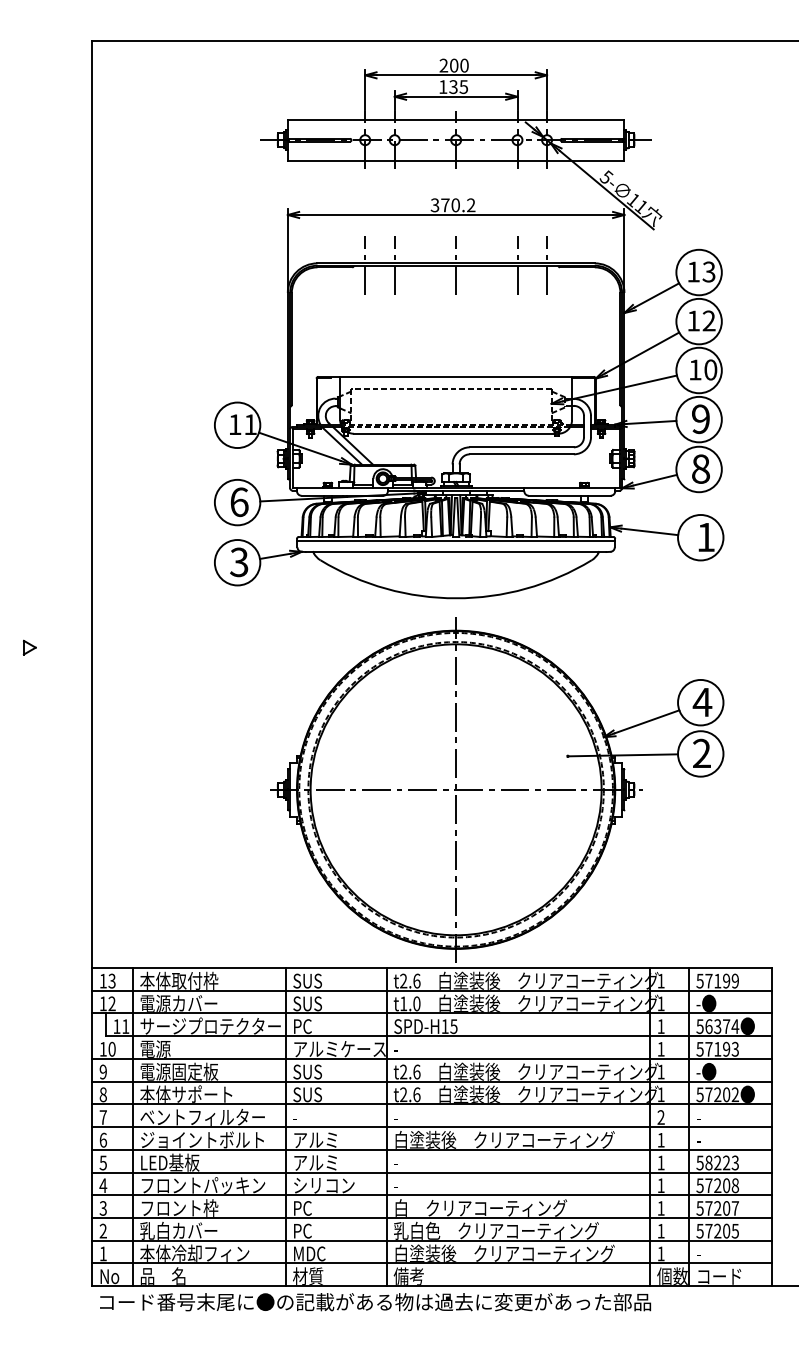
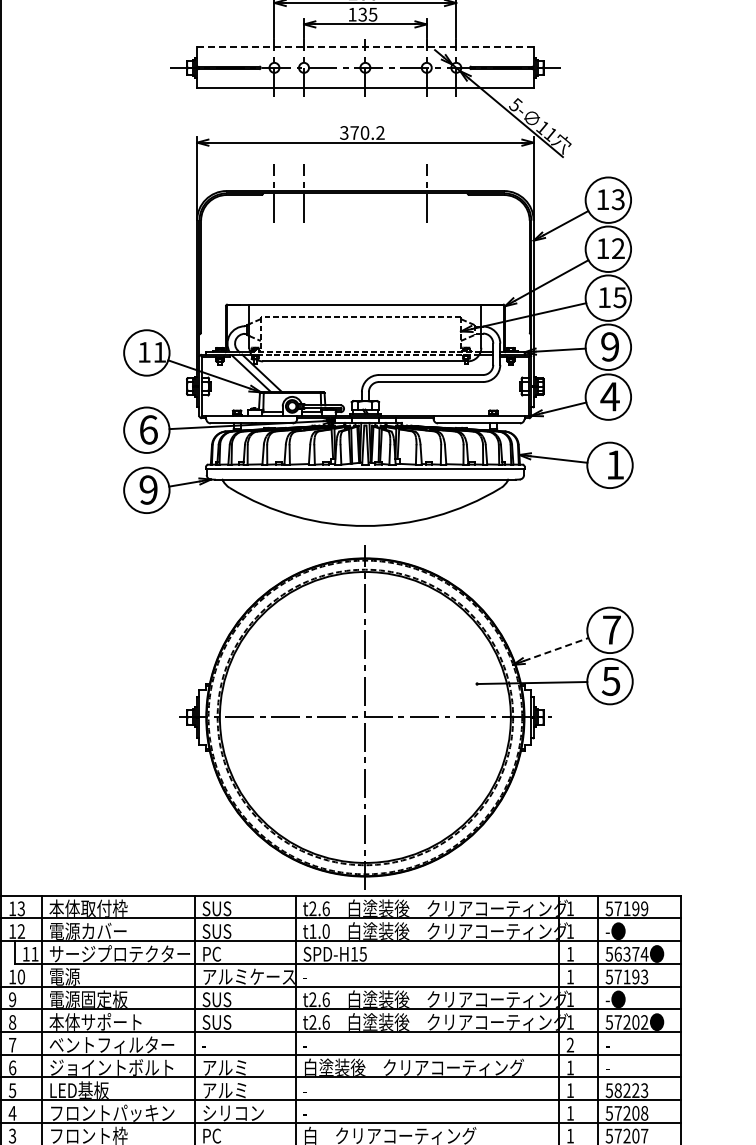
line: (455, 119) -> (364, 47), solid -> dashed
line: (456, 265) -> (365, 193), removed
line: (547, 265) -> (456, 193), removed
text: (710, 369) -> (619, 297), 10 -> 15
text: (700, 468) -> (609, 396), 8 -> 4
text: (239, 562) -> (148, 490), 3 -> 9
text: (702, 702) -> (611, 630), 4 -> 7
line: (647, 721) -> (556, 649), solid -> dashed
text: (701, 753) -> (610, 681), 2 -> 5

